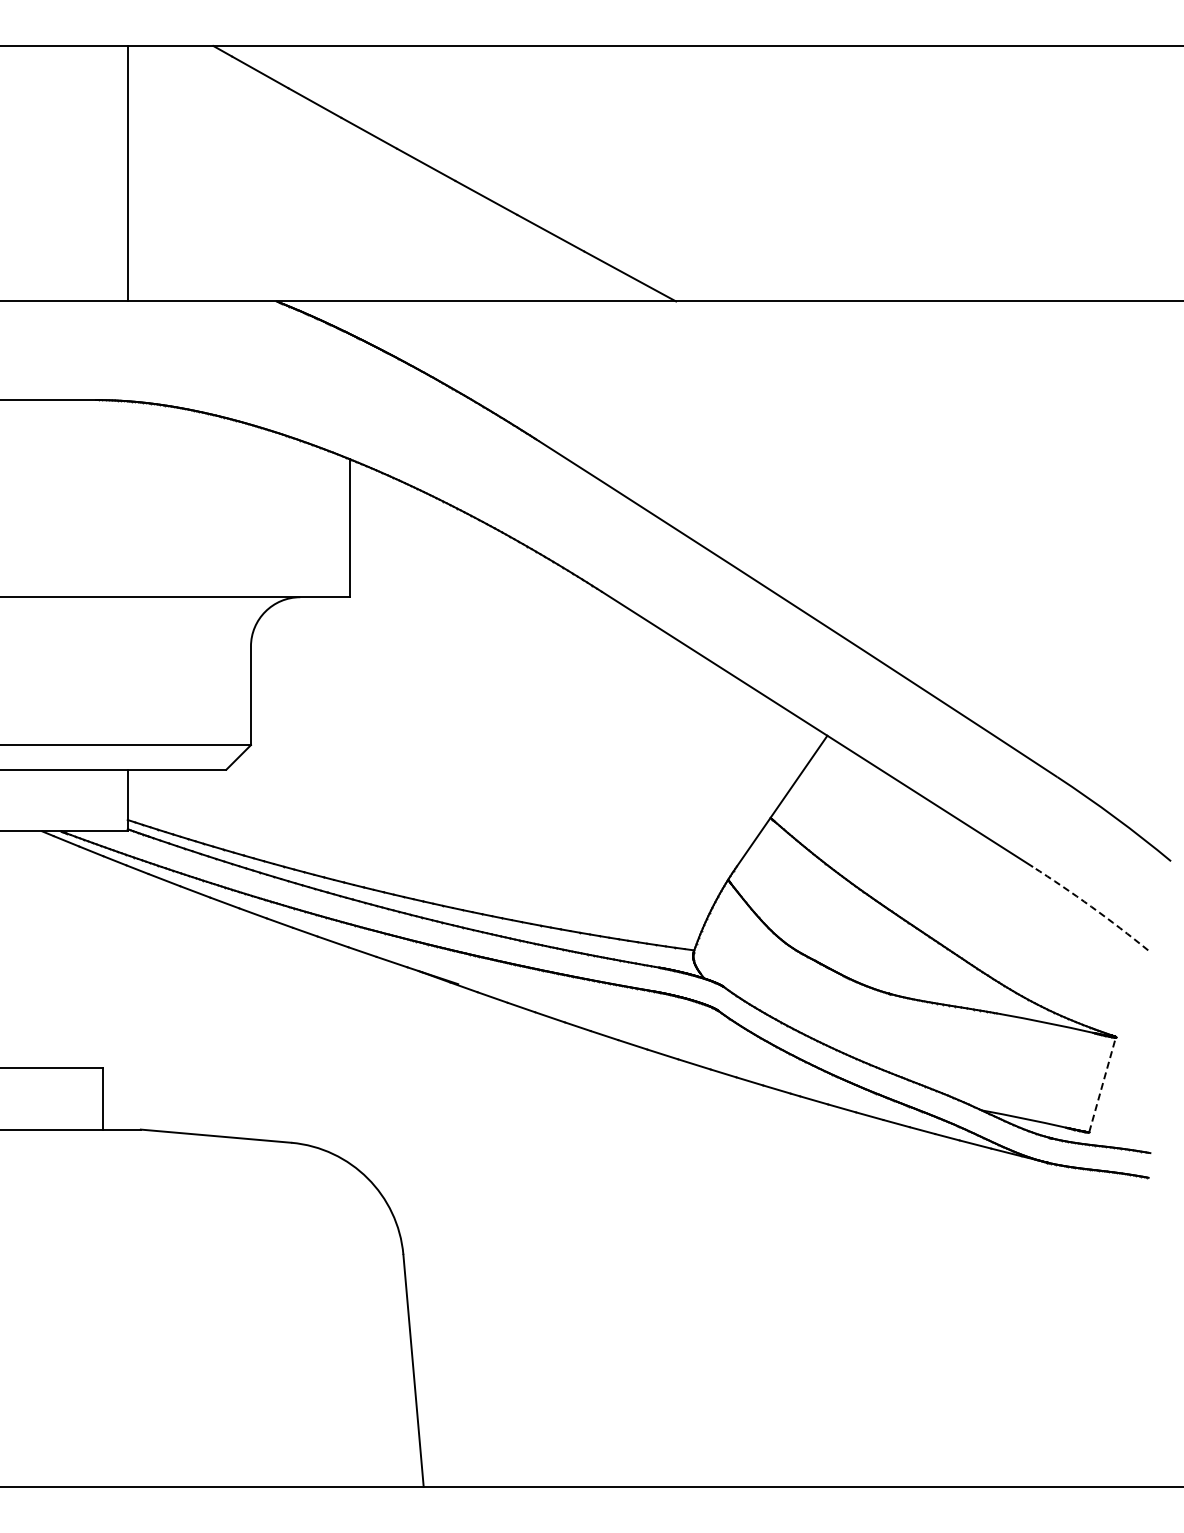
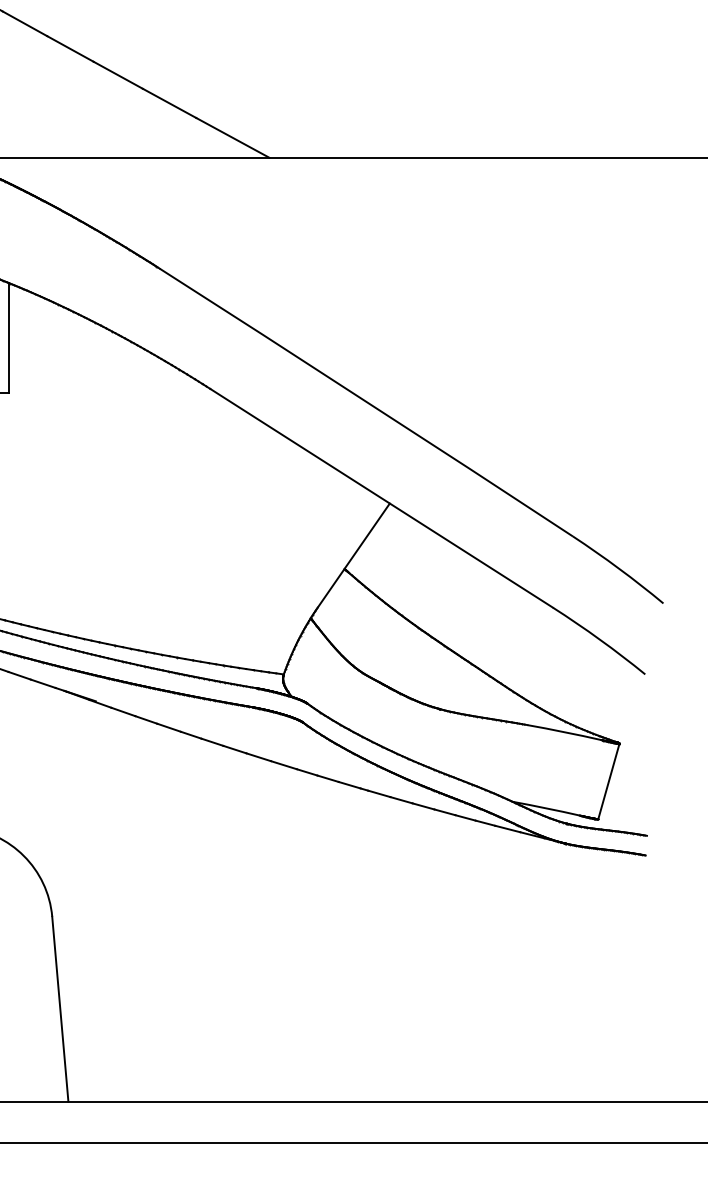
arc: (1091, 906) -> (600, 639), dashed -> solid
line: (1102, 1084) -> (608, 781), dashed -> solid

